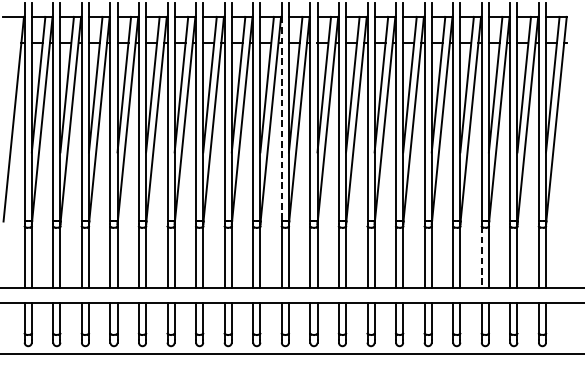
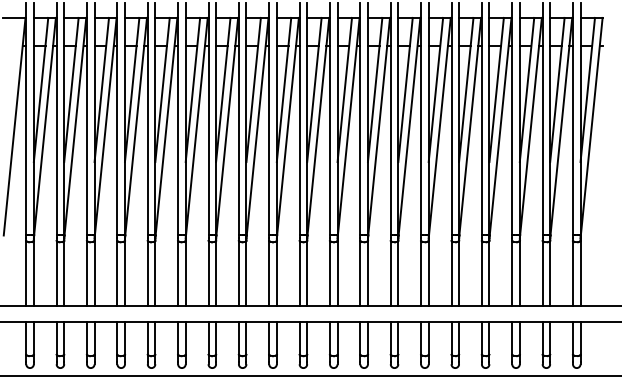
line: (281, 119) -> (299, 126), dashed -> solid
line: (482, 257) -> (512, 273), dashed -> solid

